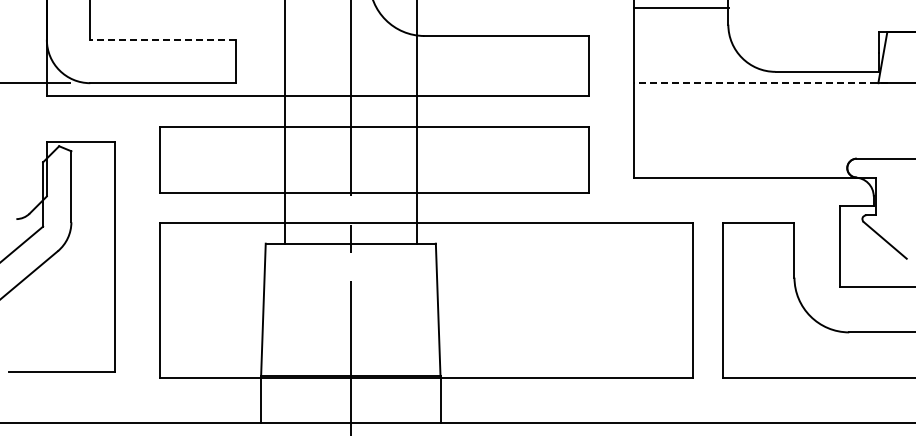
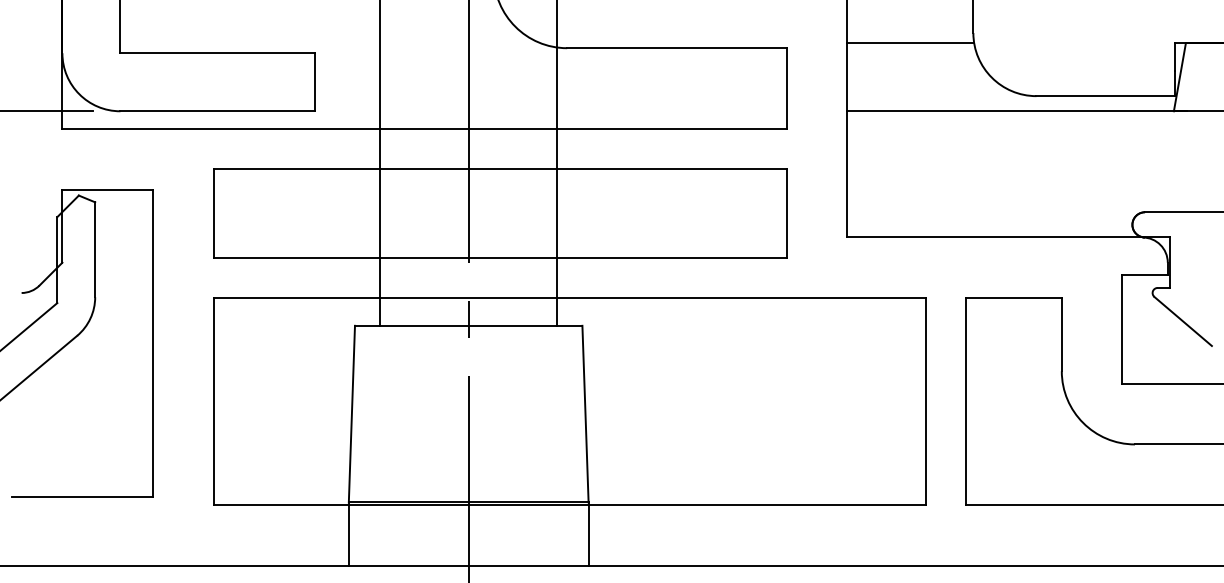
line: (681, 8) -> (910, 43), moved
line: (162, 39) -> (216, 52), dashed -> solid
line: (760, 83) -> (1016, 111), dashed -> solid

